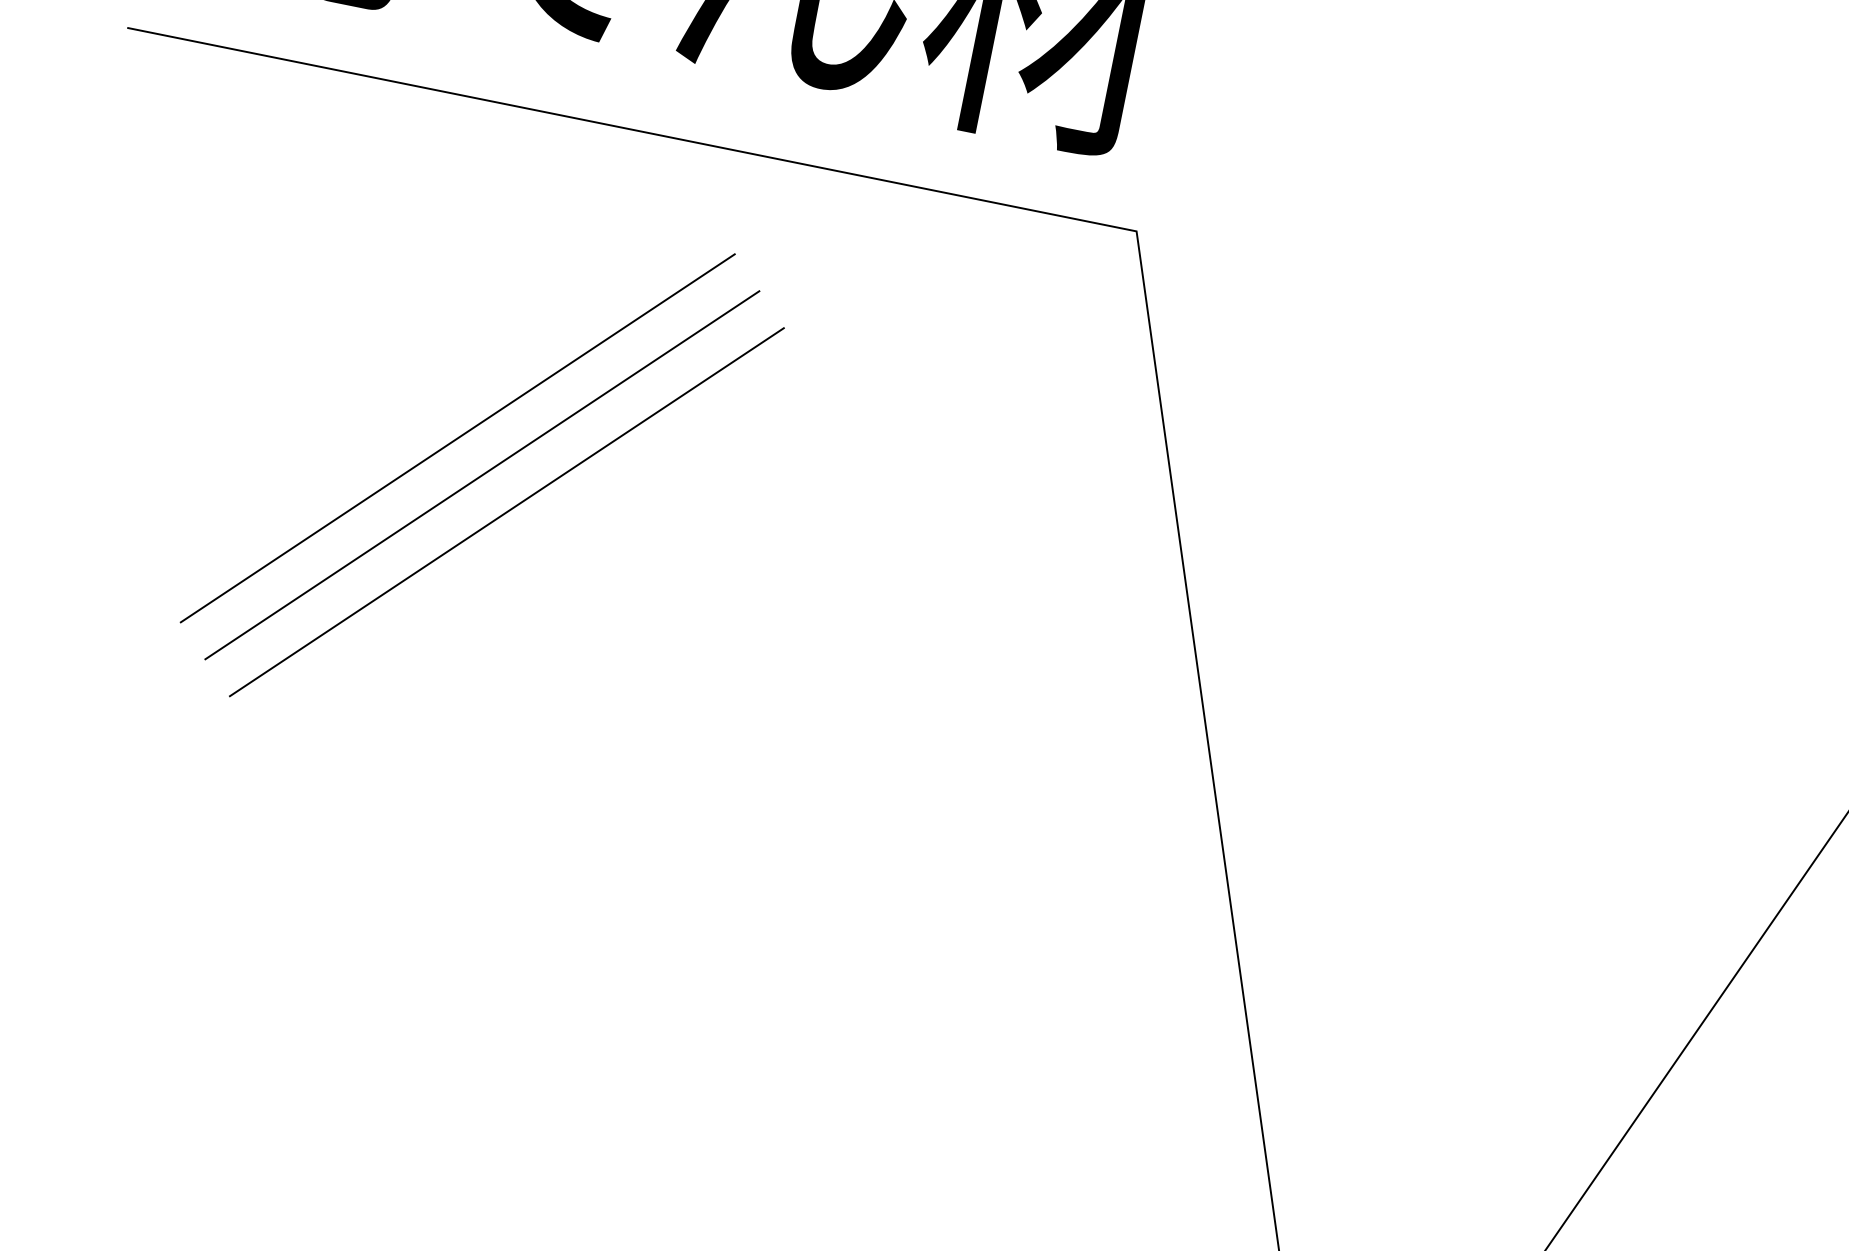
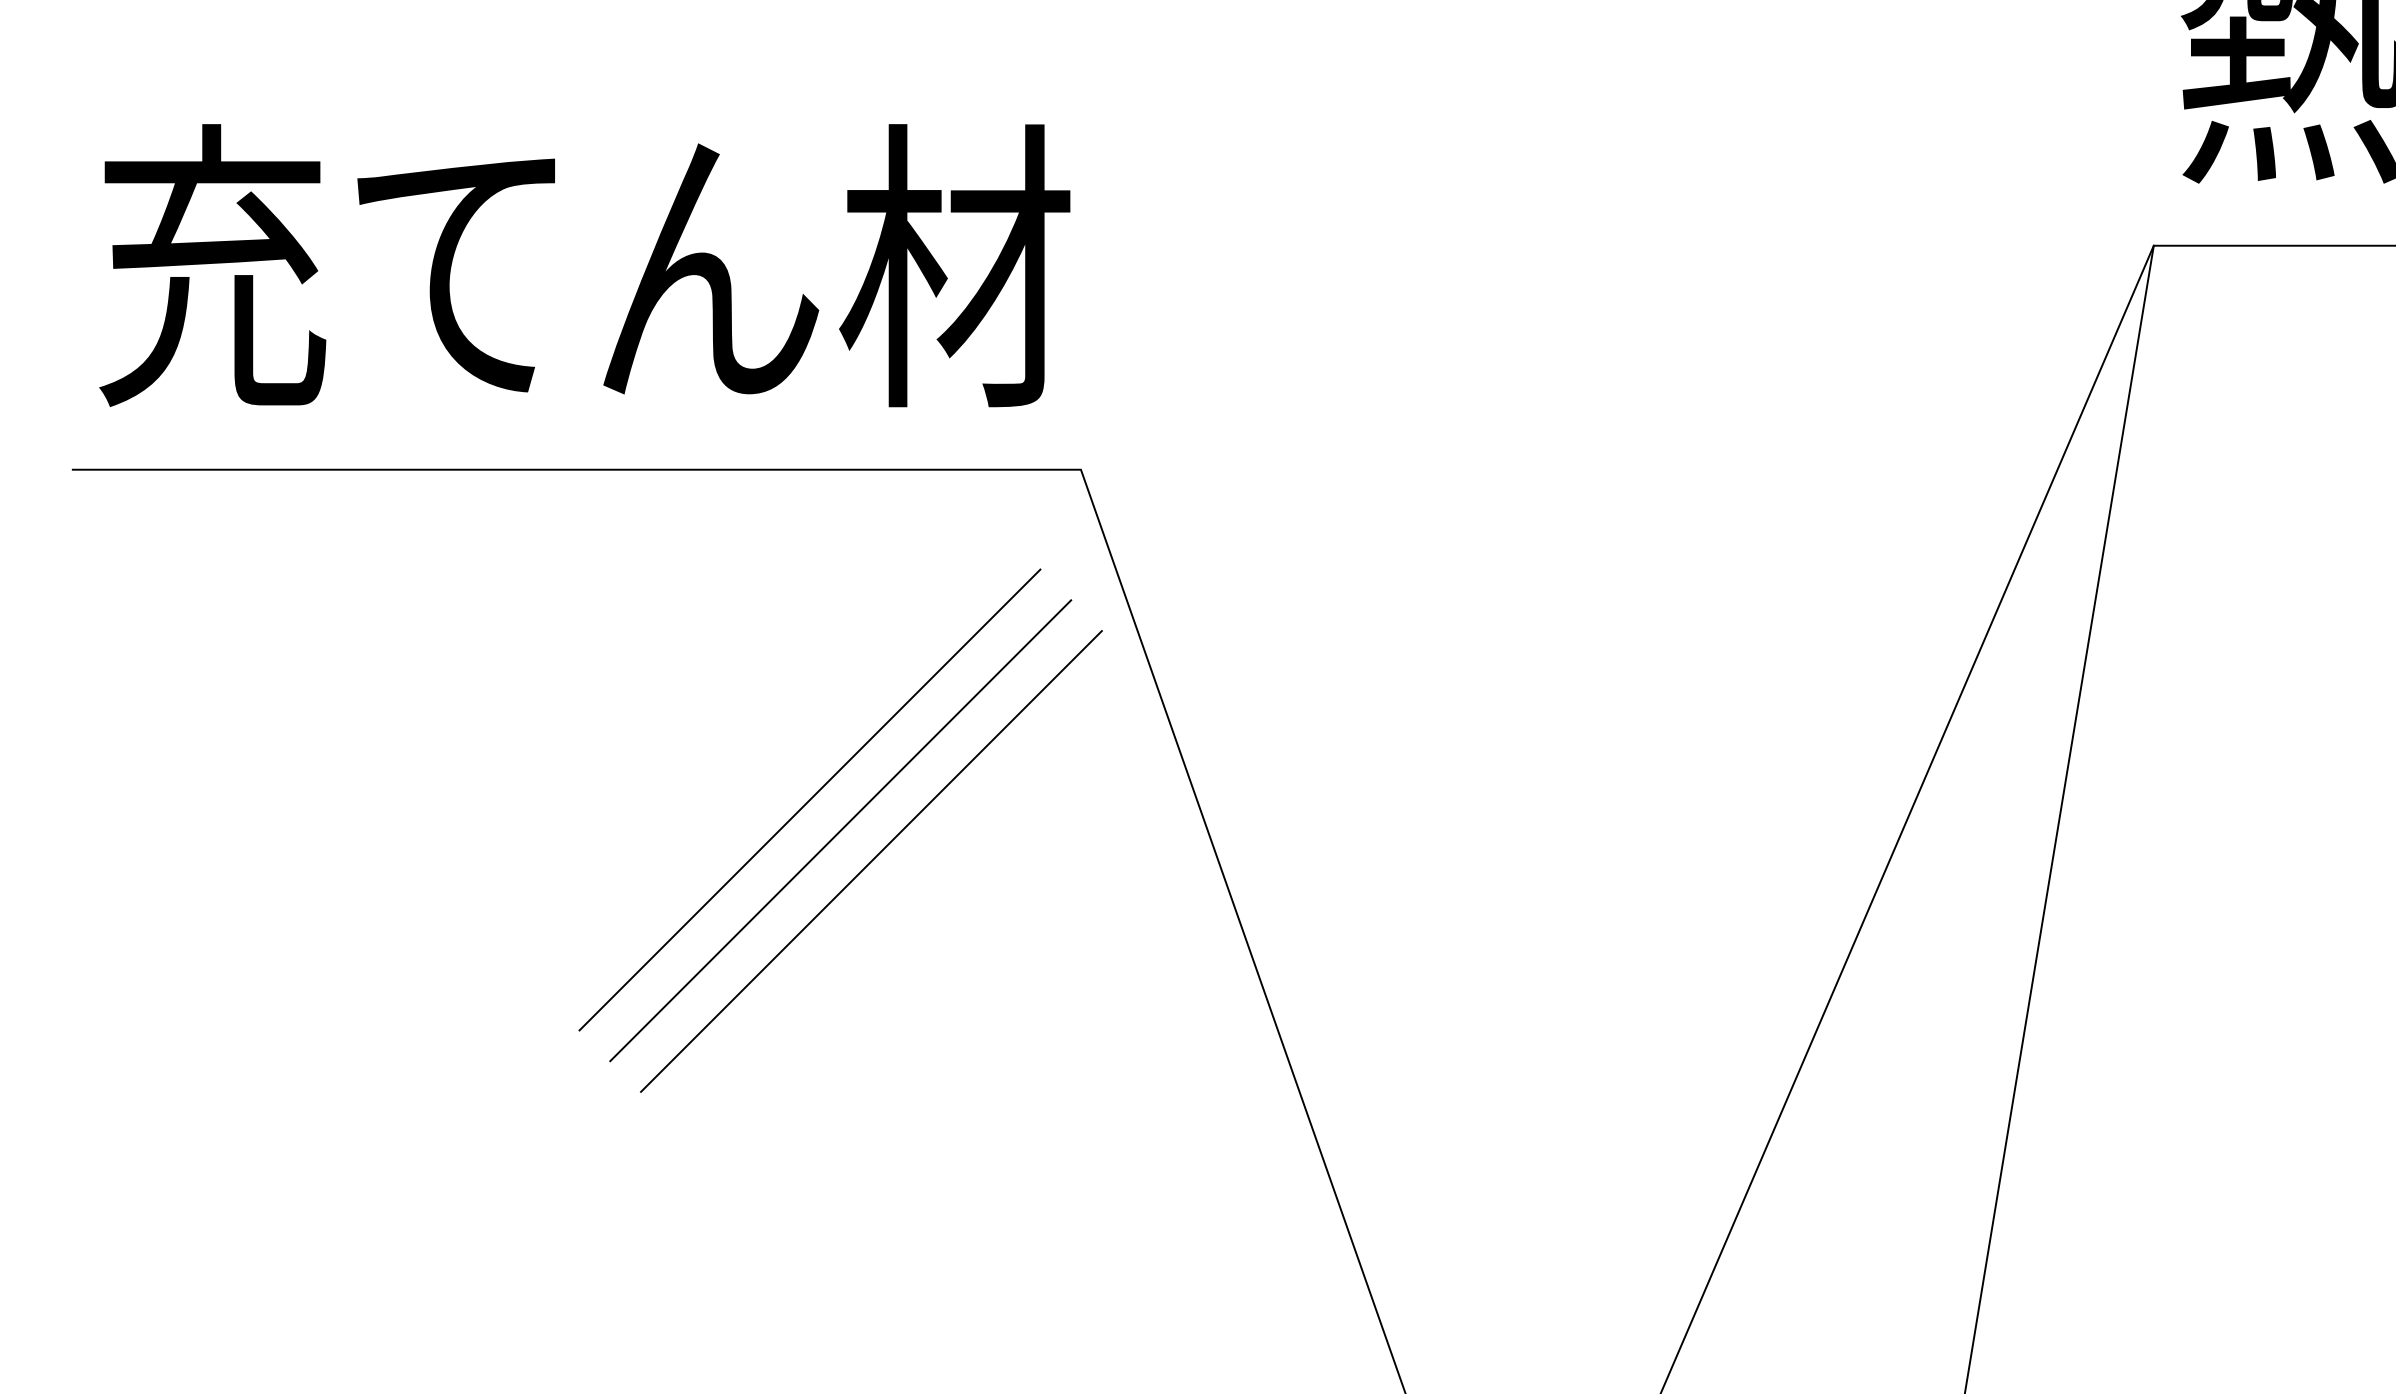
part: (482, 474) -> (840, 830), moved

